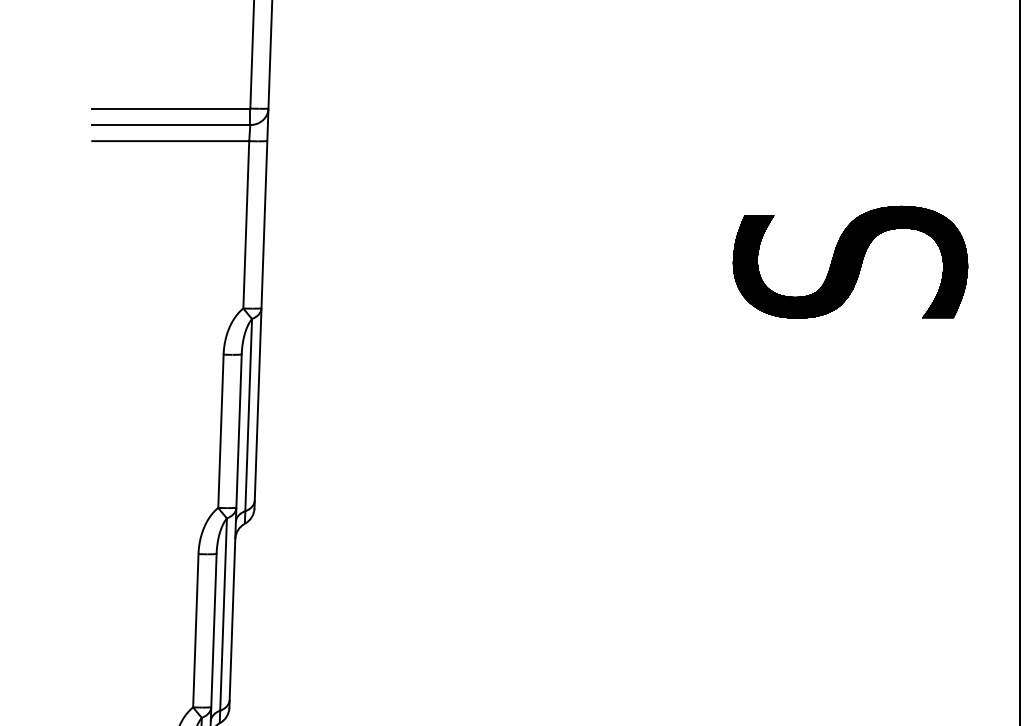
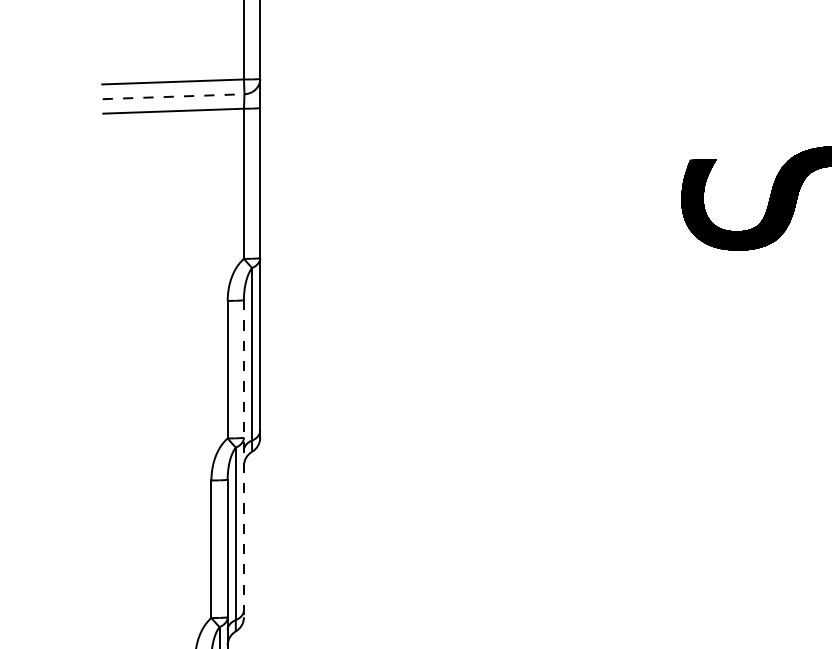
line: (171, 125) -> (173, 97), solid -> dashed
line: (235, 531) -> (243, 459), solid -> dashed

